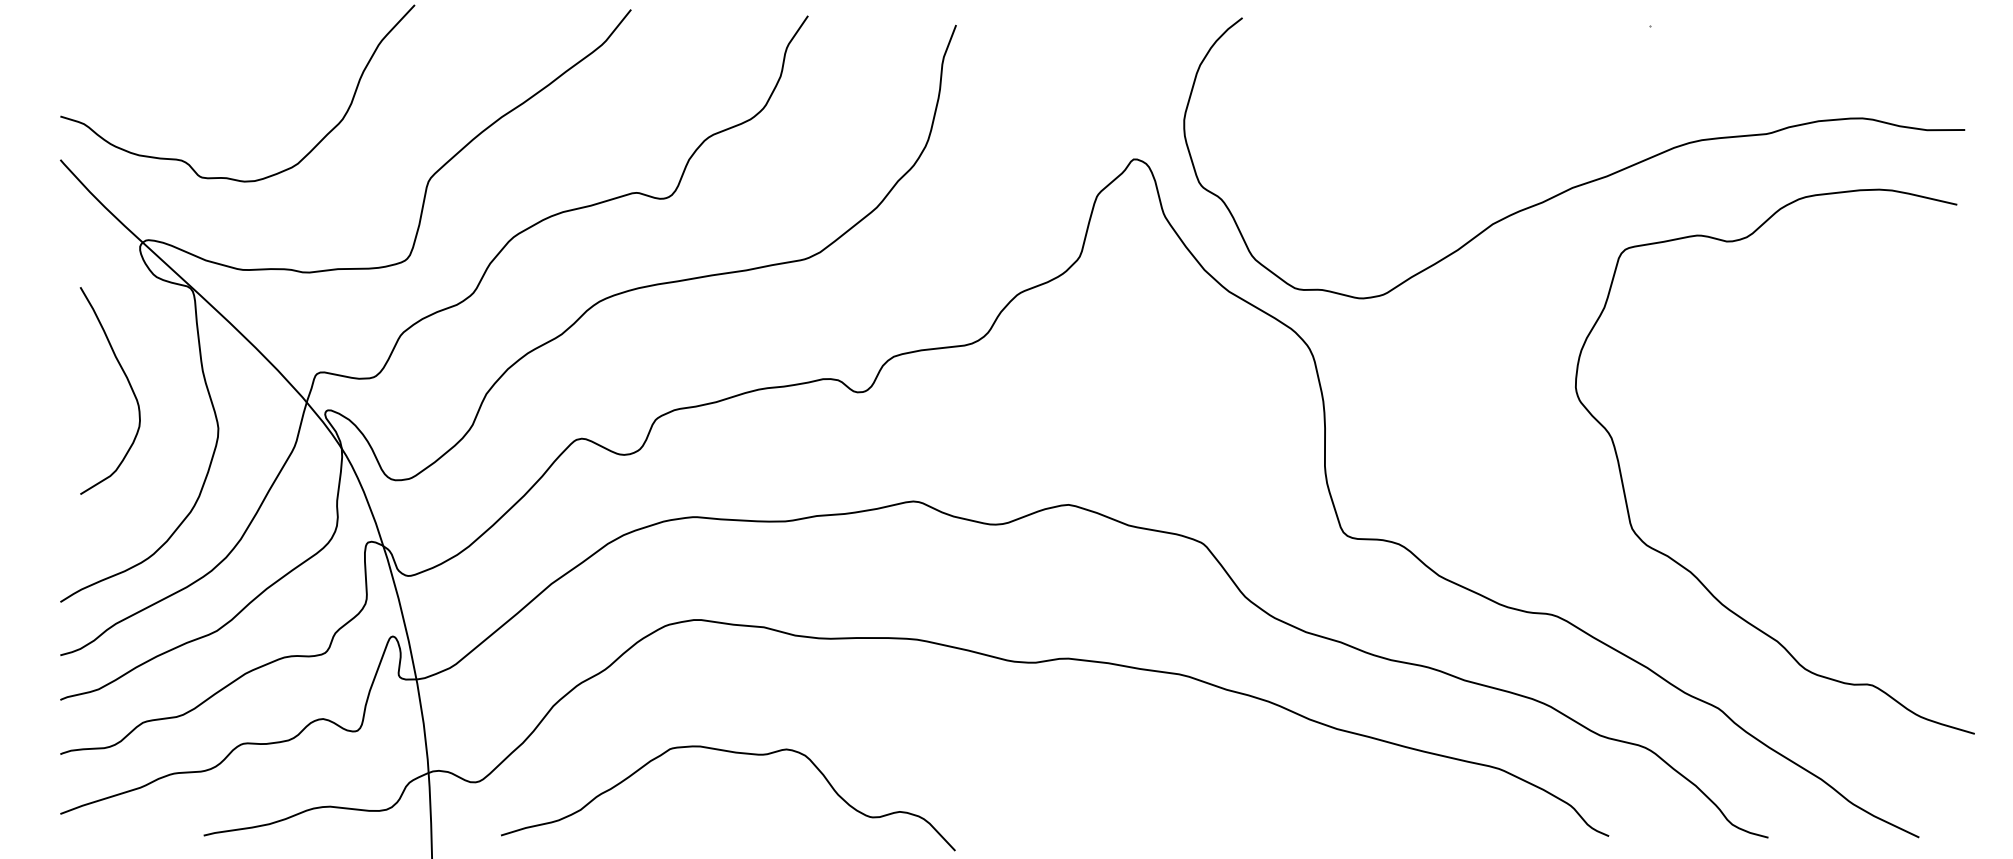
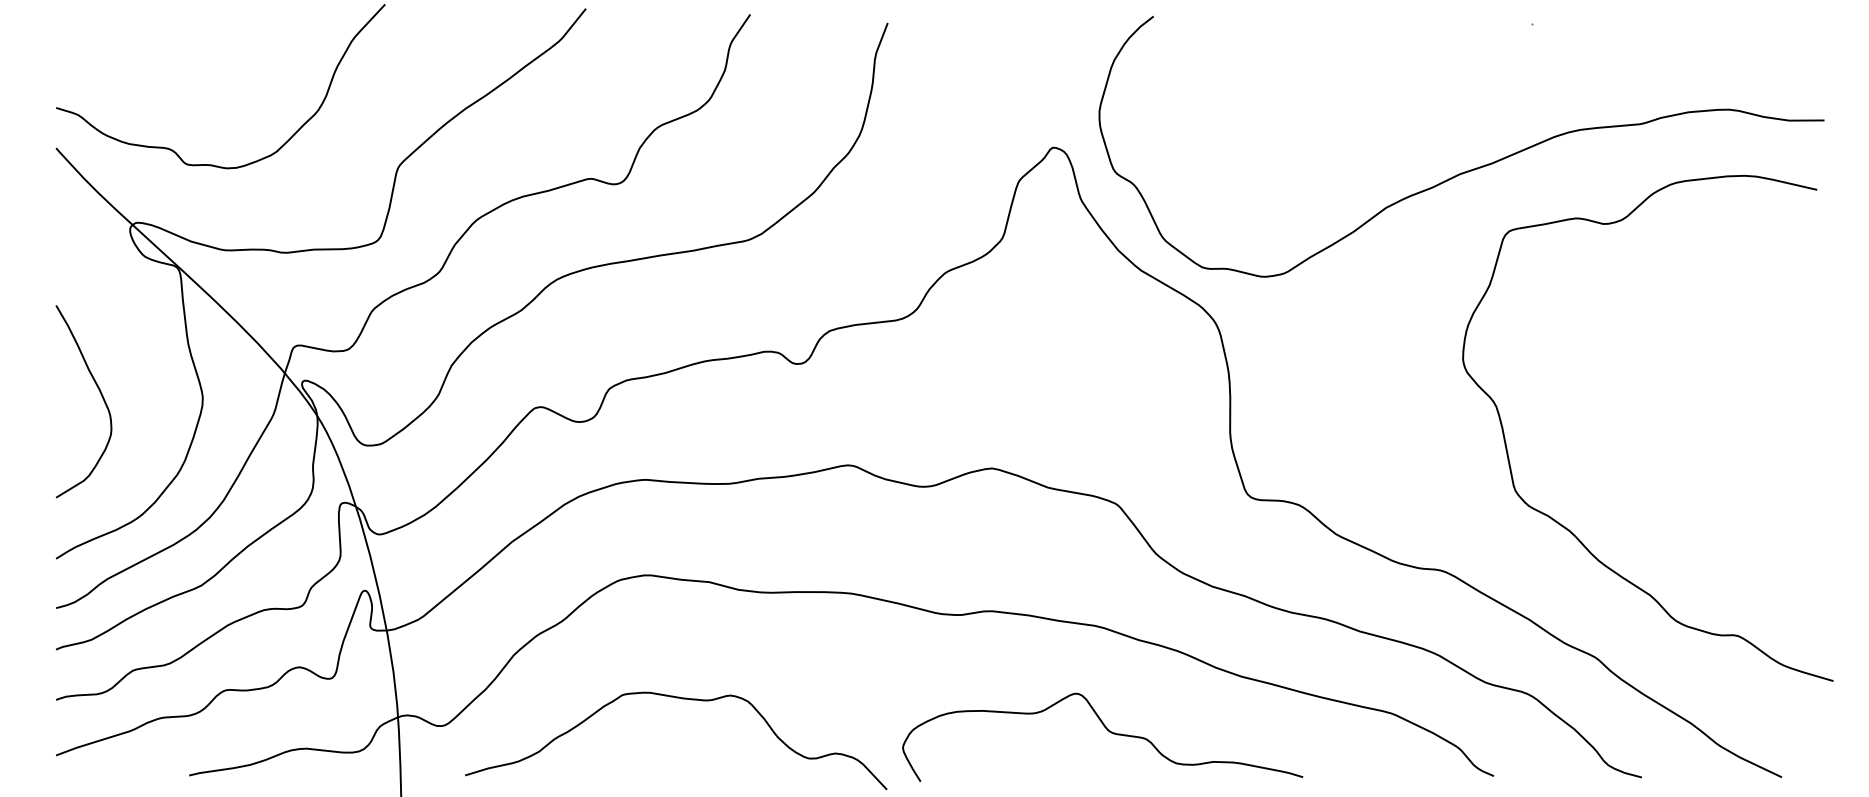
curve: (127, 381) -> (99, 392), moved
curve: (1192, 787) -> (1107, 730), added

